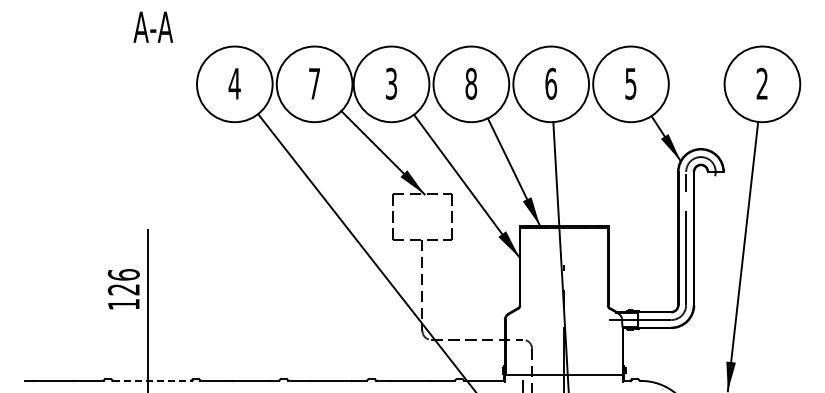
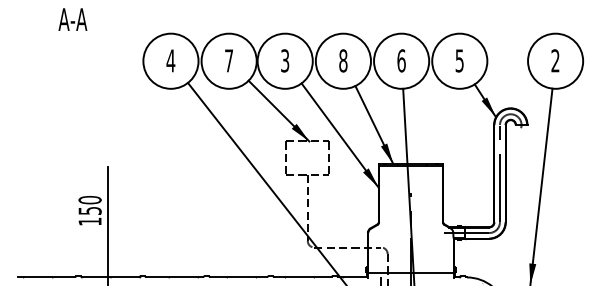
text: (152, 26) -> (72, 19), moved
text: (123, 282) -> (89, 205), 126 -> 150
line: (152, 380) -> (110, 277), dashed -> solid

